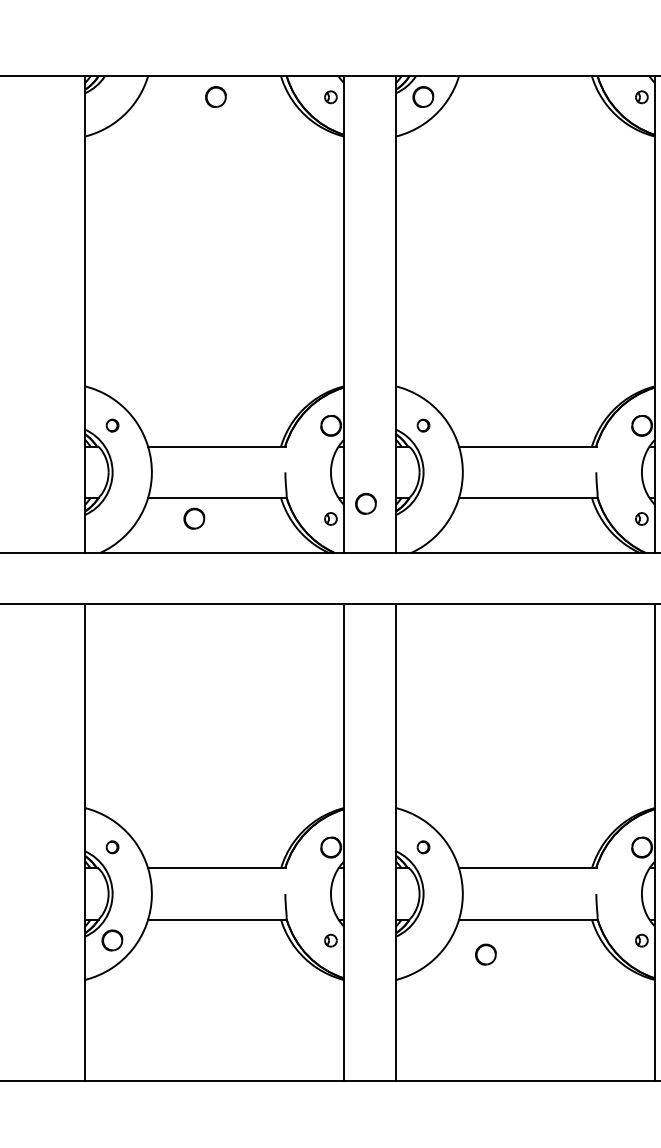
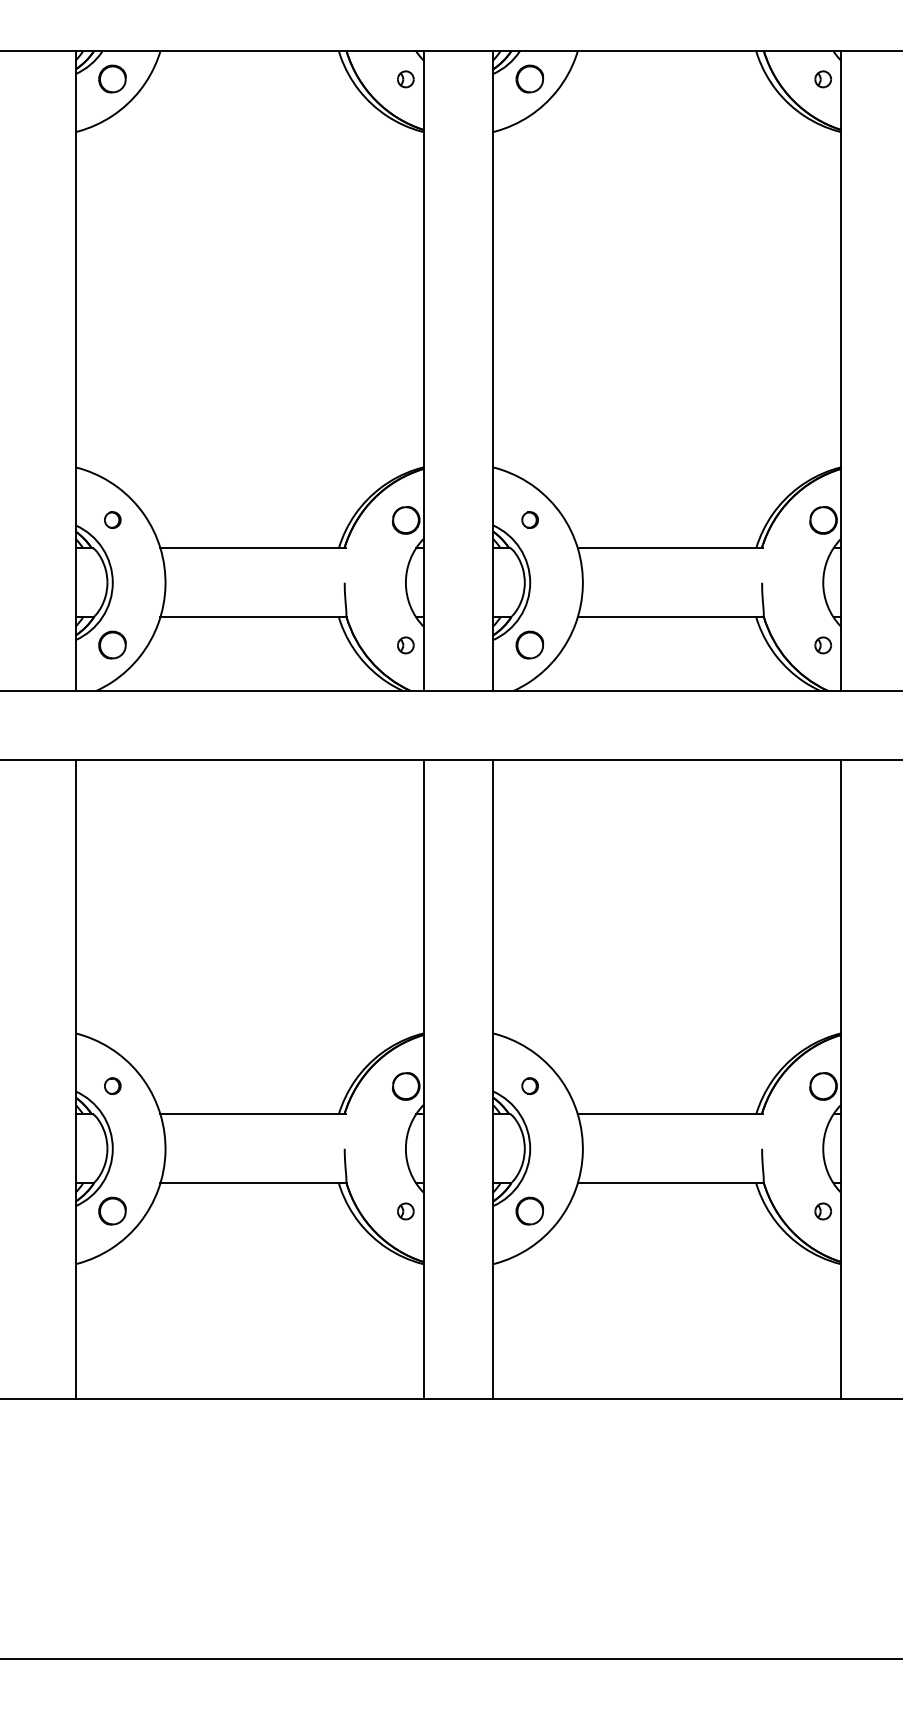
part: (215, 96) -> (112, 78), moved
part: (365, 503) -> (529, 644), moved
part: (194, 518) -> (112, 644), moved
part: (485, 954) -> (529, 1210), moved

